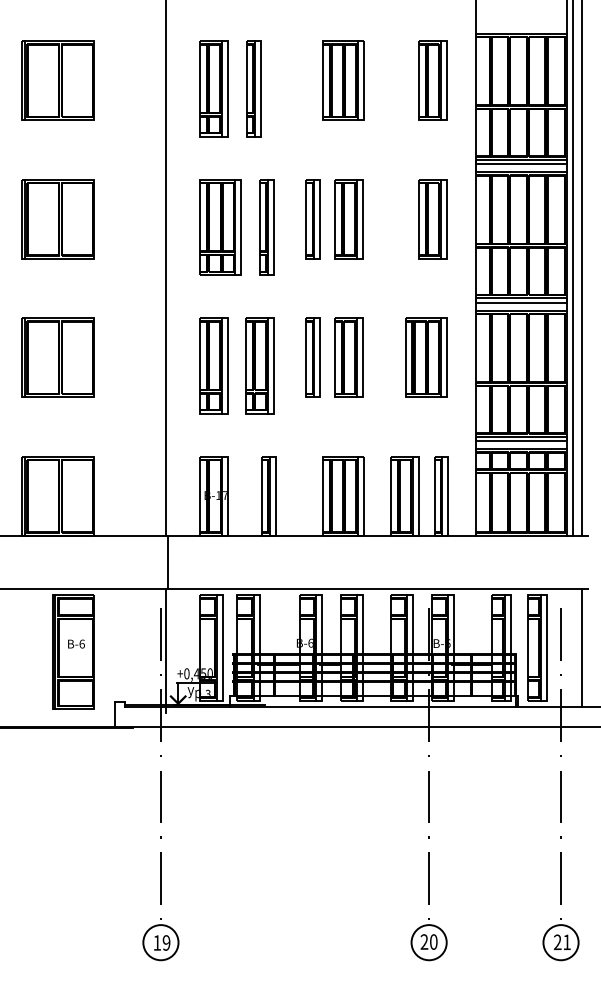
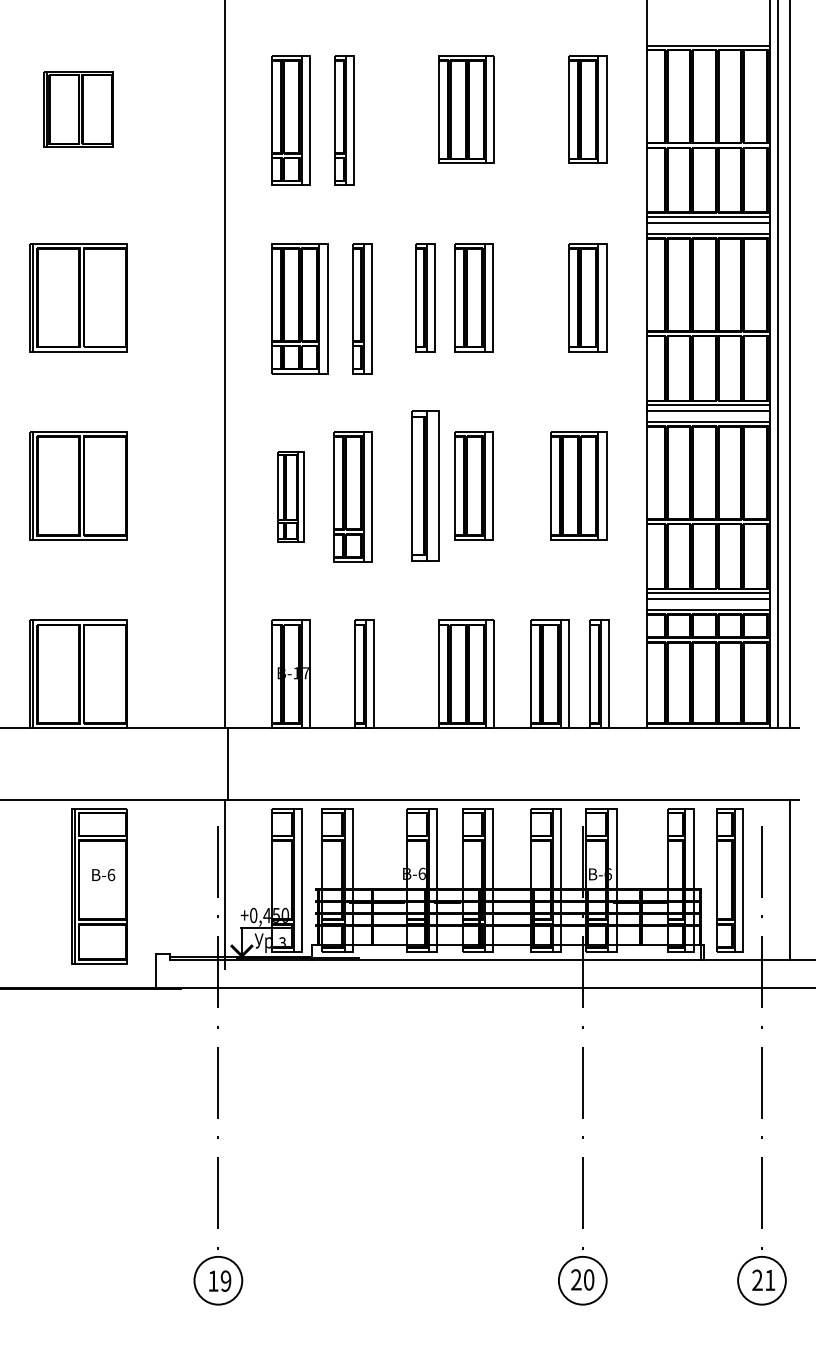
part: (57, 80) -> (78, 109), size x0.7
part: (313, 357) -> (425, 485), size x1.4
part: (214, 365) -> (290, 496), size x0.7

